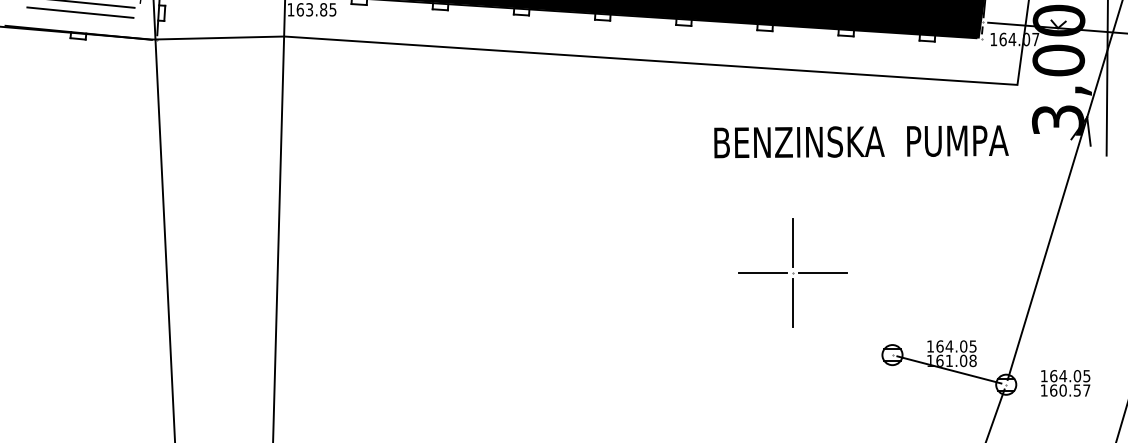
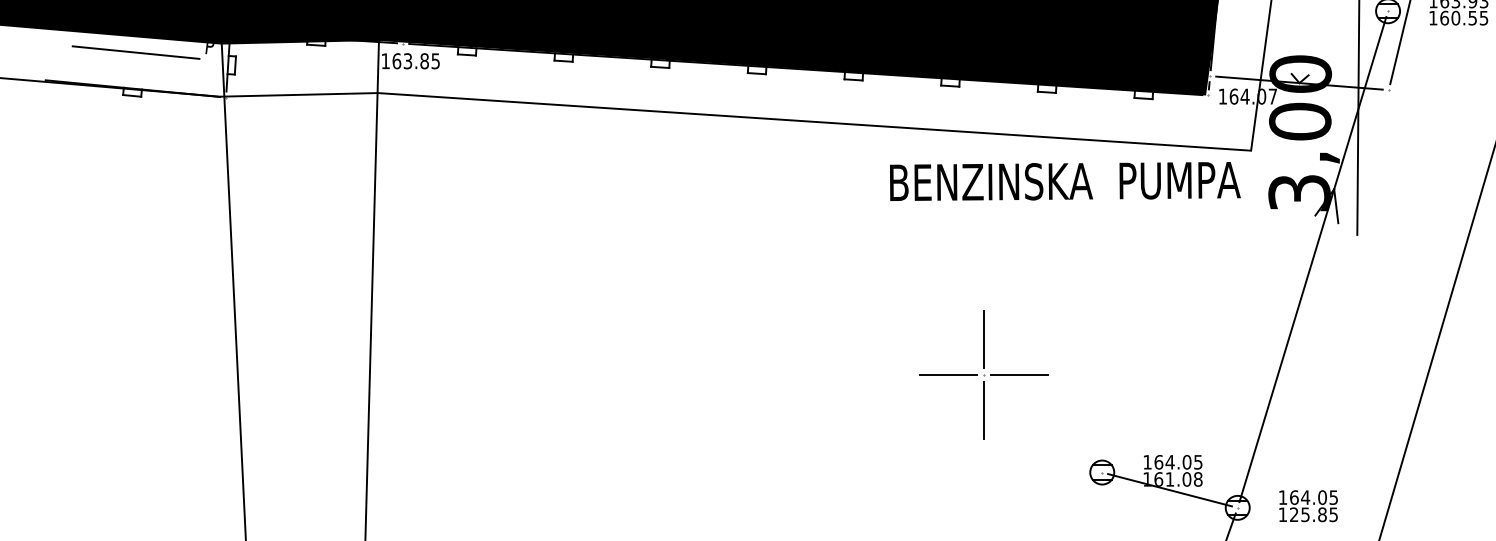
line: (80, 12) -> (134, 64), removed
text: (861, 141) -> (1065, 181), moved
text: (1069, 390) -> (1313, 514), 160.57 -> 125.85

